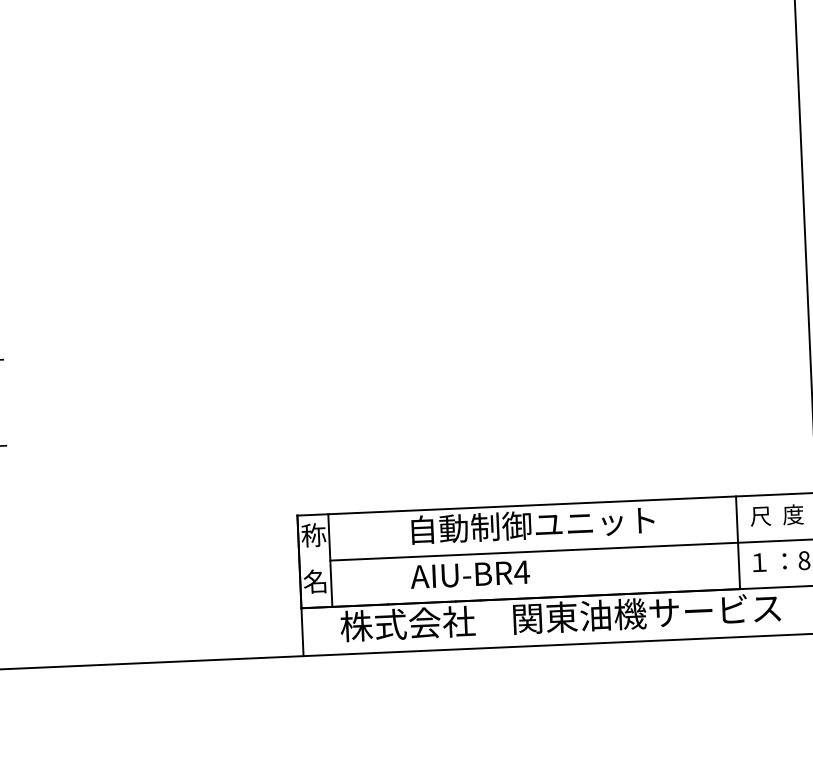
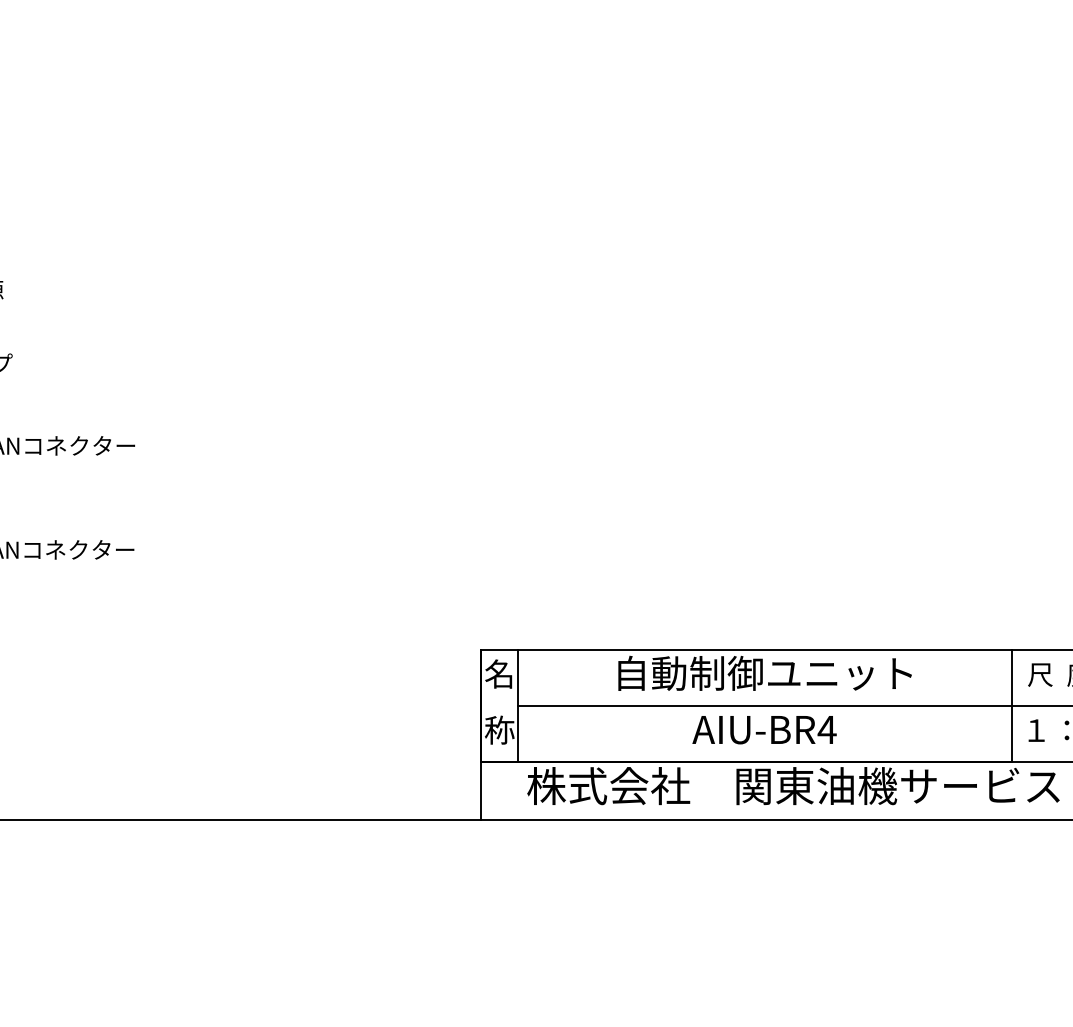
text: (313, 534) -> (499, 673), 称 -> 名
text: (470, 575) -> (764, 730), moved
text: (315, 581) -> (499, 729), 名 -> 称

